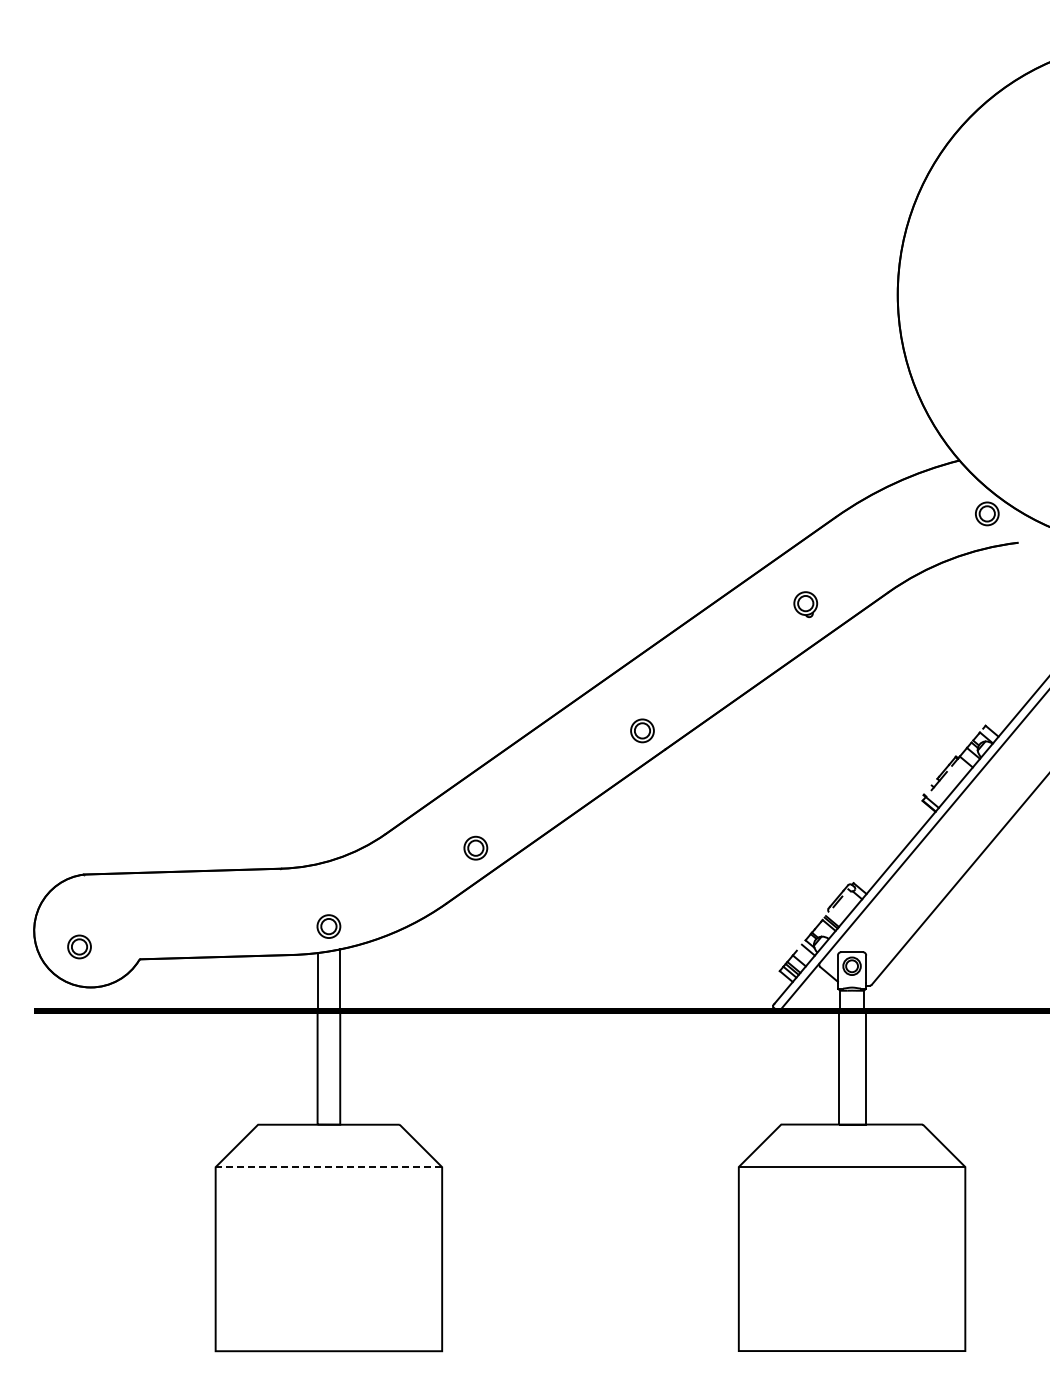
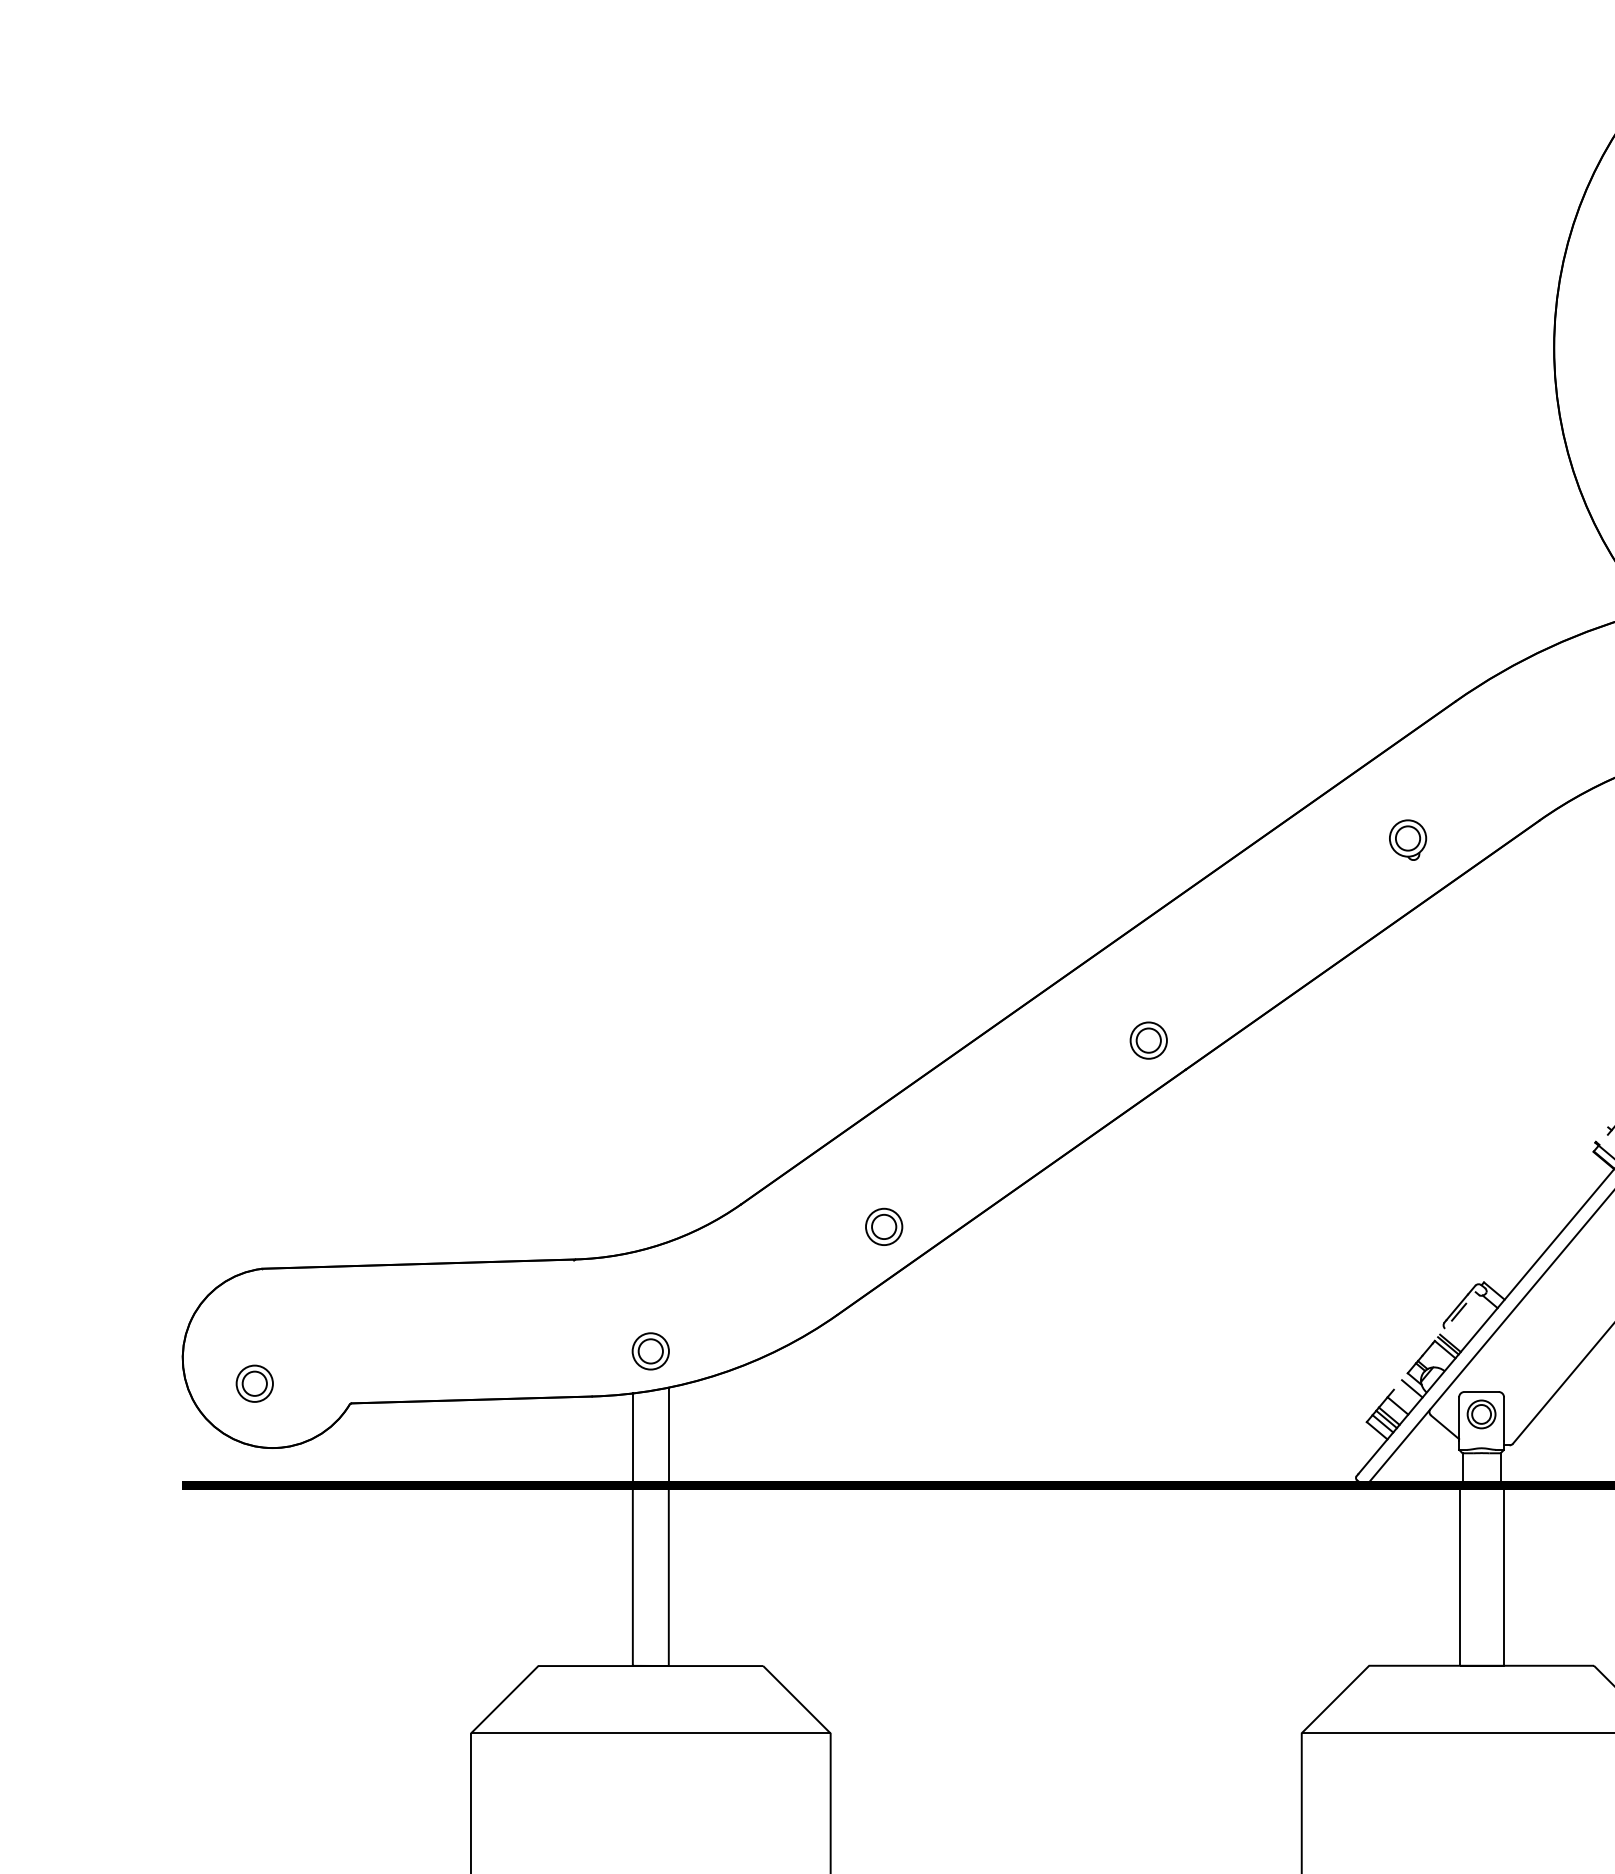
line: (328, 1167) -> (650, 1733), dashed -> solid

